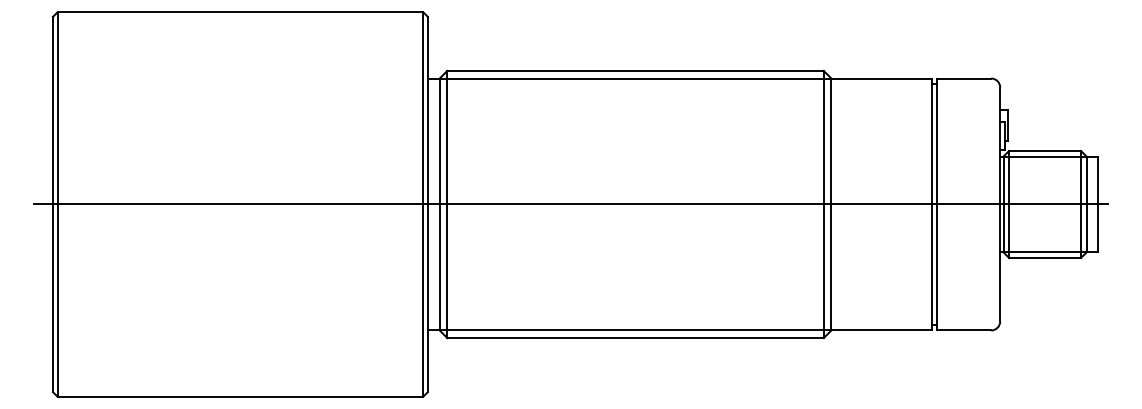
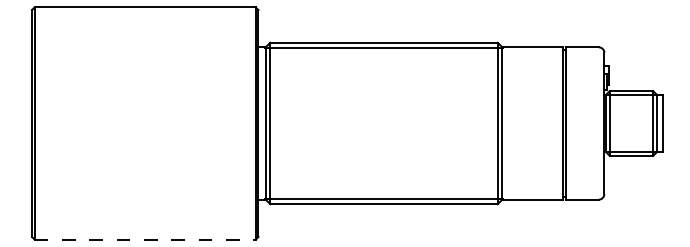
line: (570, 204) -> (344, 123), removed
line: (240, 396) -> (145, 239), solid -> dashed

